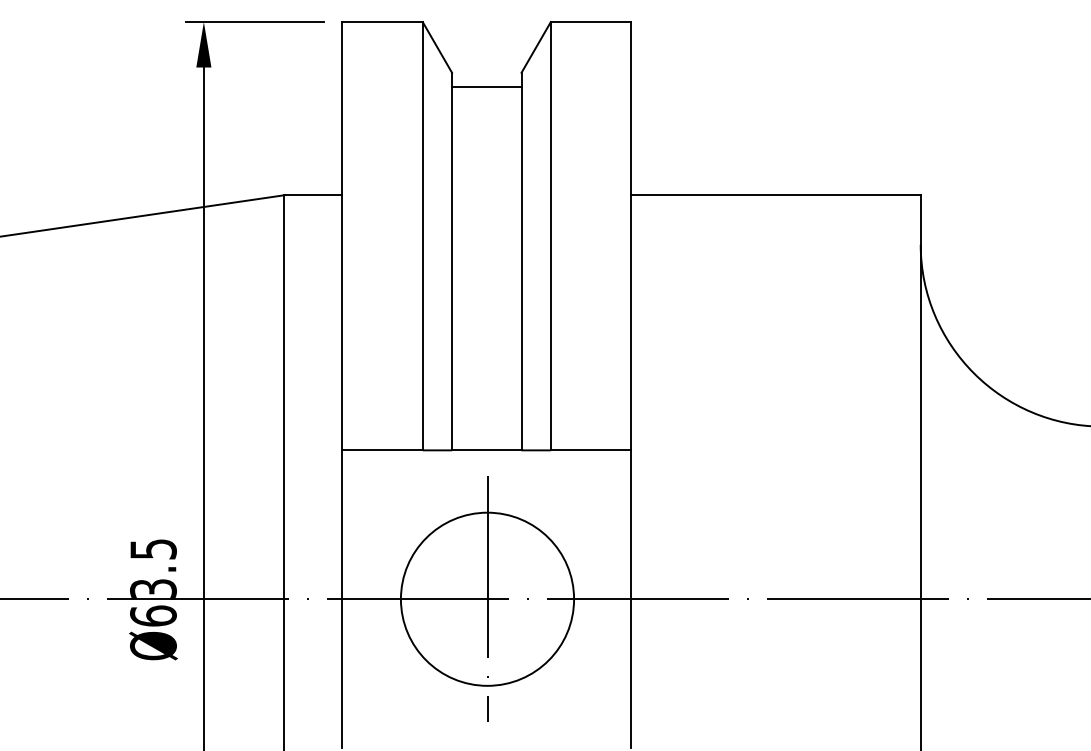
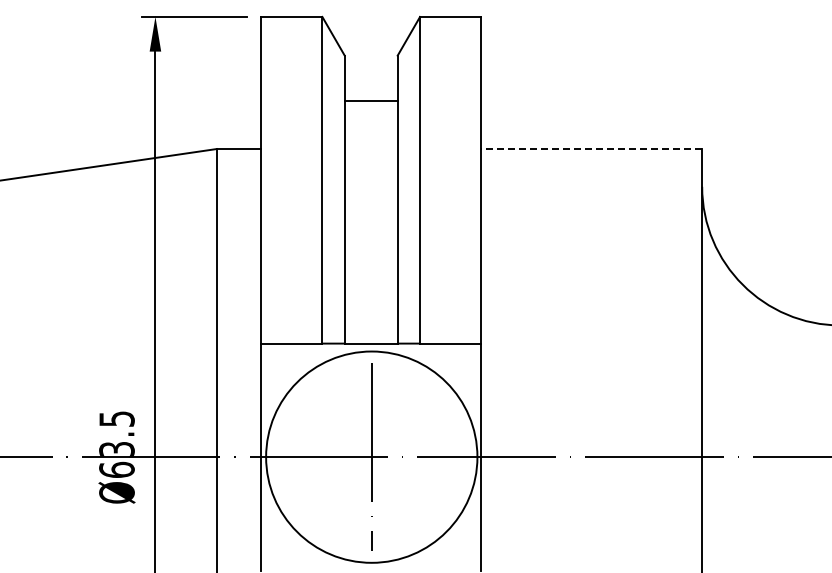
line: (485, 87) -> (370, 101), moved
line: (775, 195) -> (591, 149), solid -> dashed
circle: (487, 599) -> (371, 457), size x1.6

